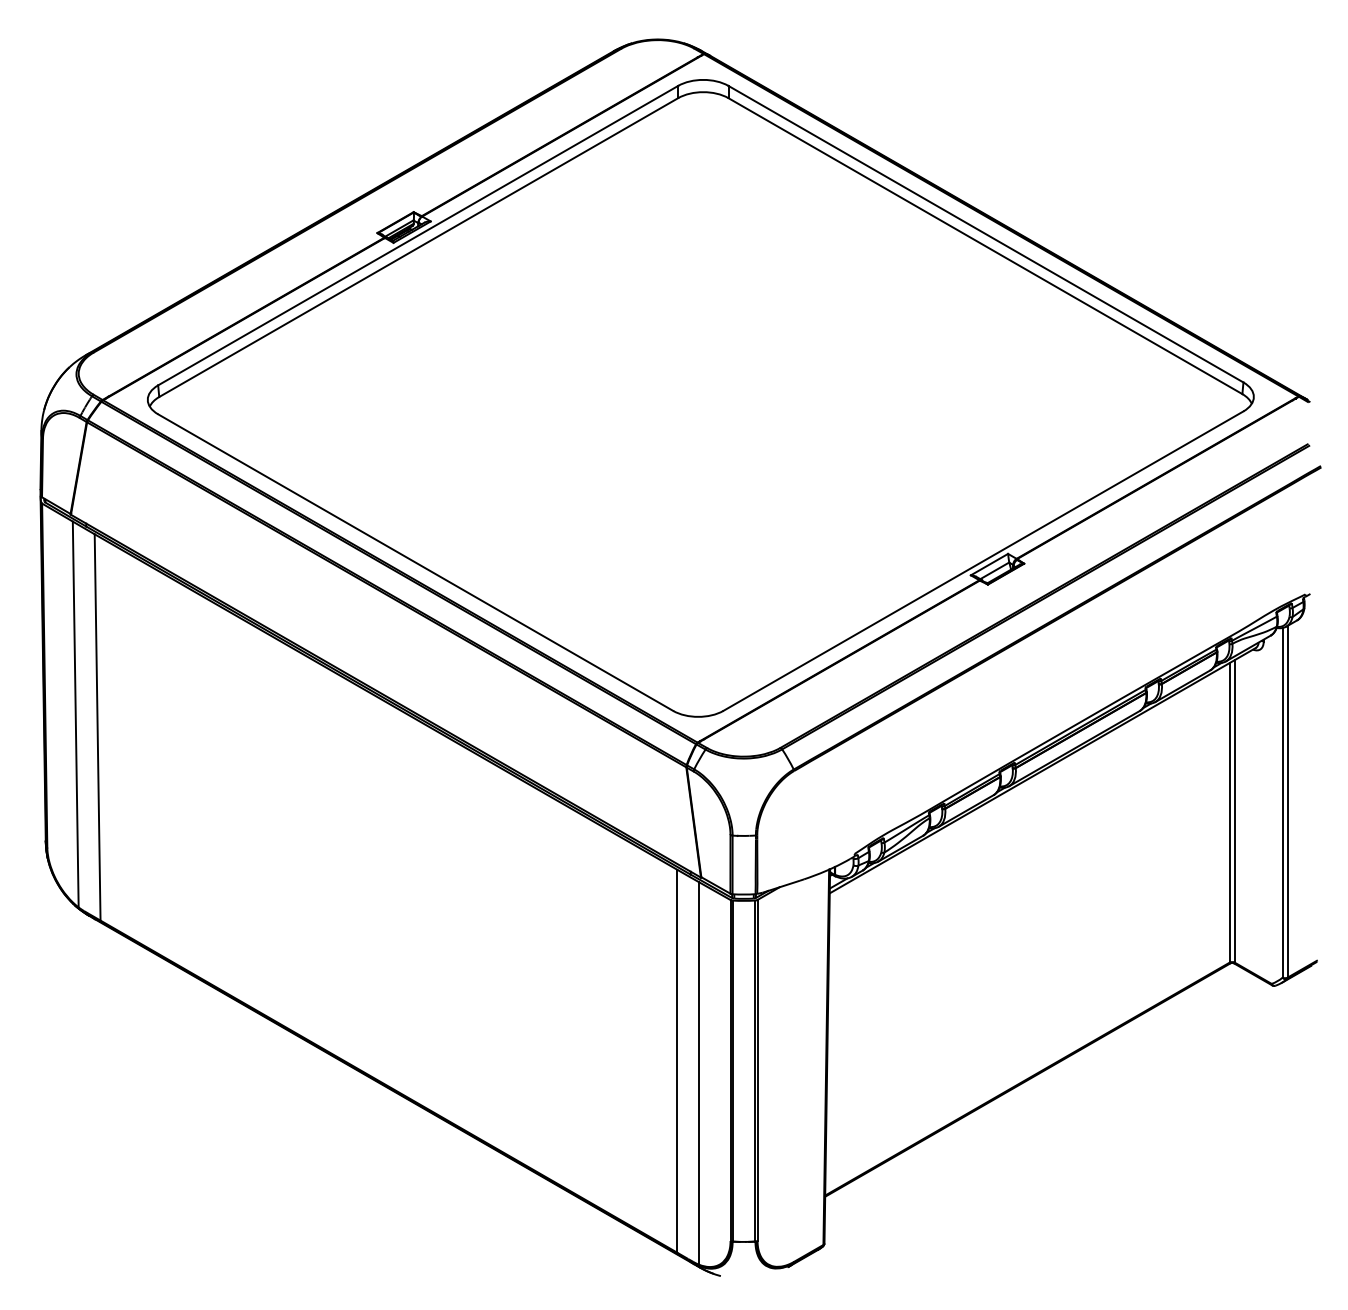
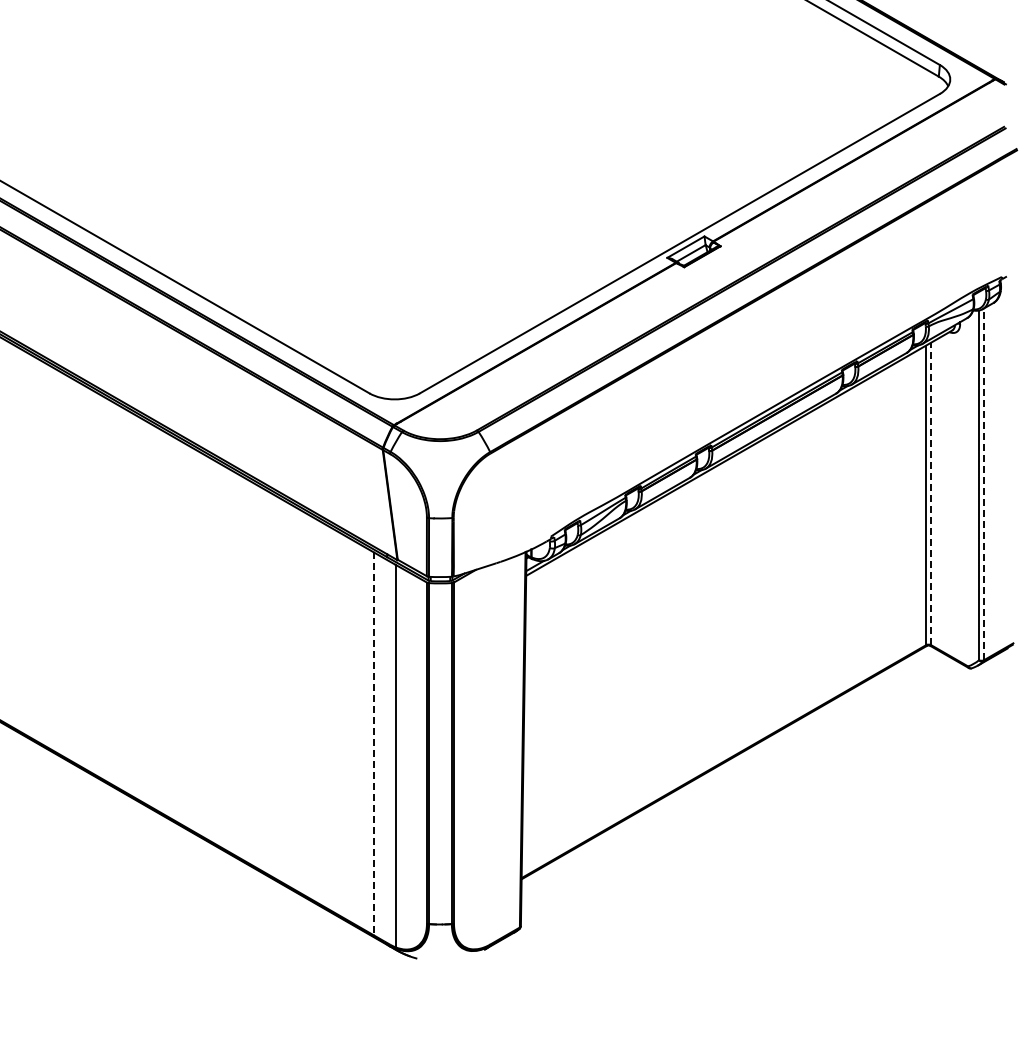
line: (1287, 801) -> (983, 484), solid -> dashed
line: (1234, 810) -> (930, 493), solid -> dashed
line: (677, 1061) -> (373, 744), solid -> dashed

